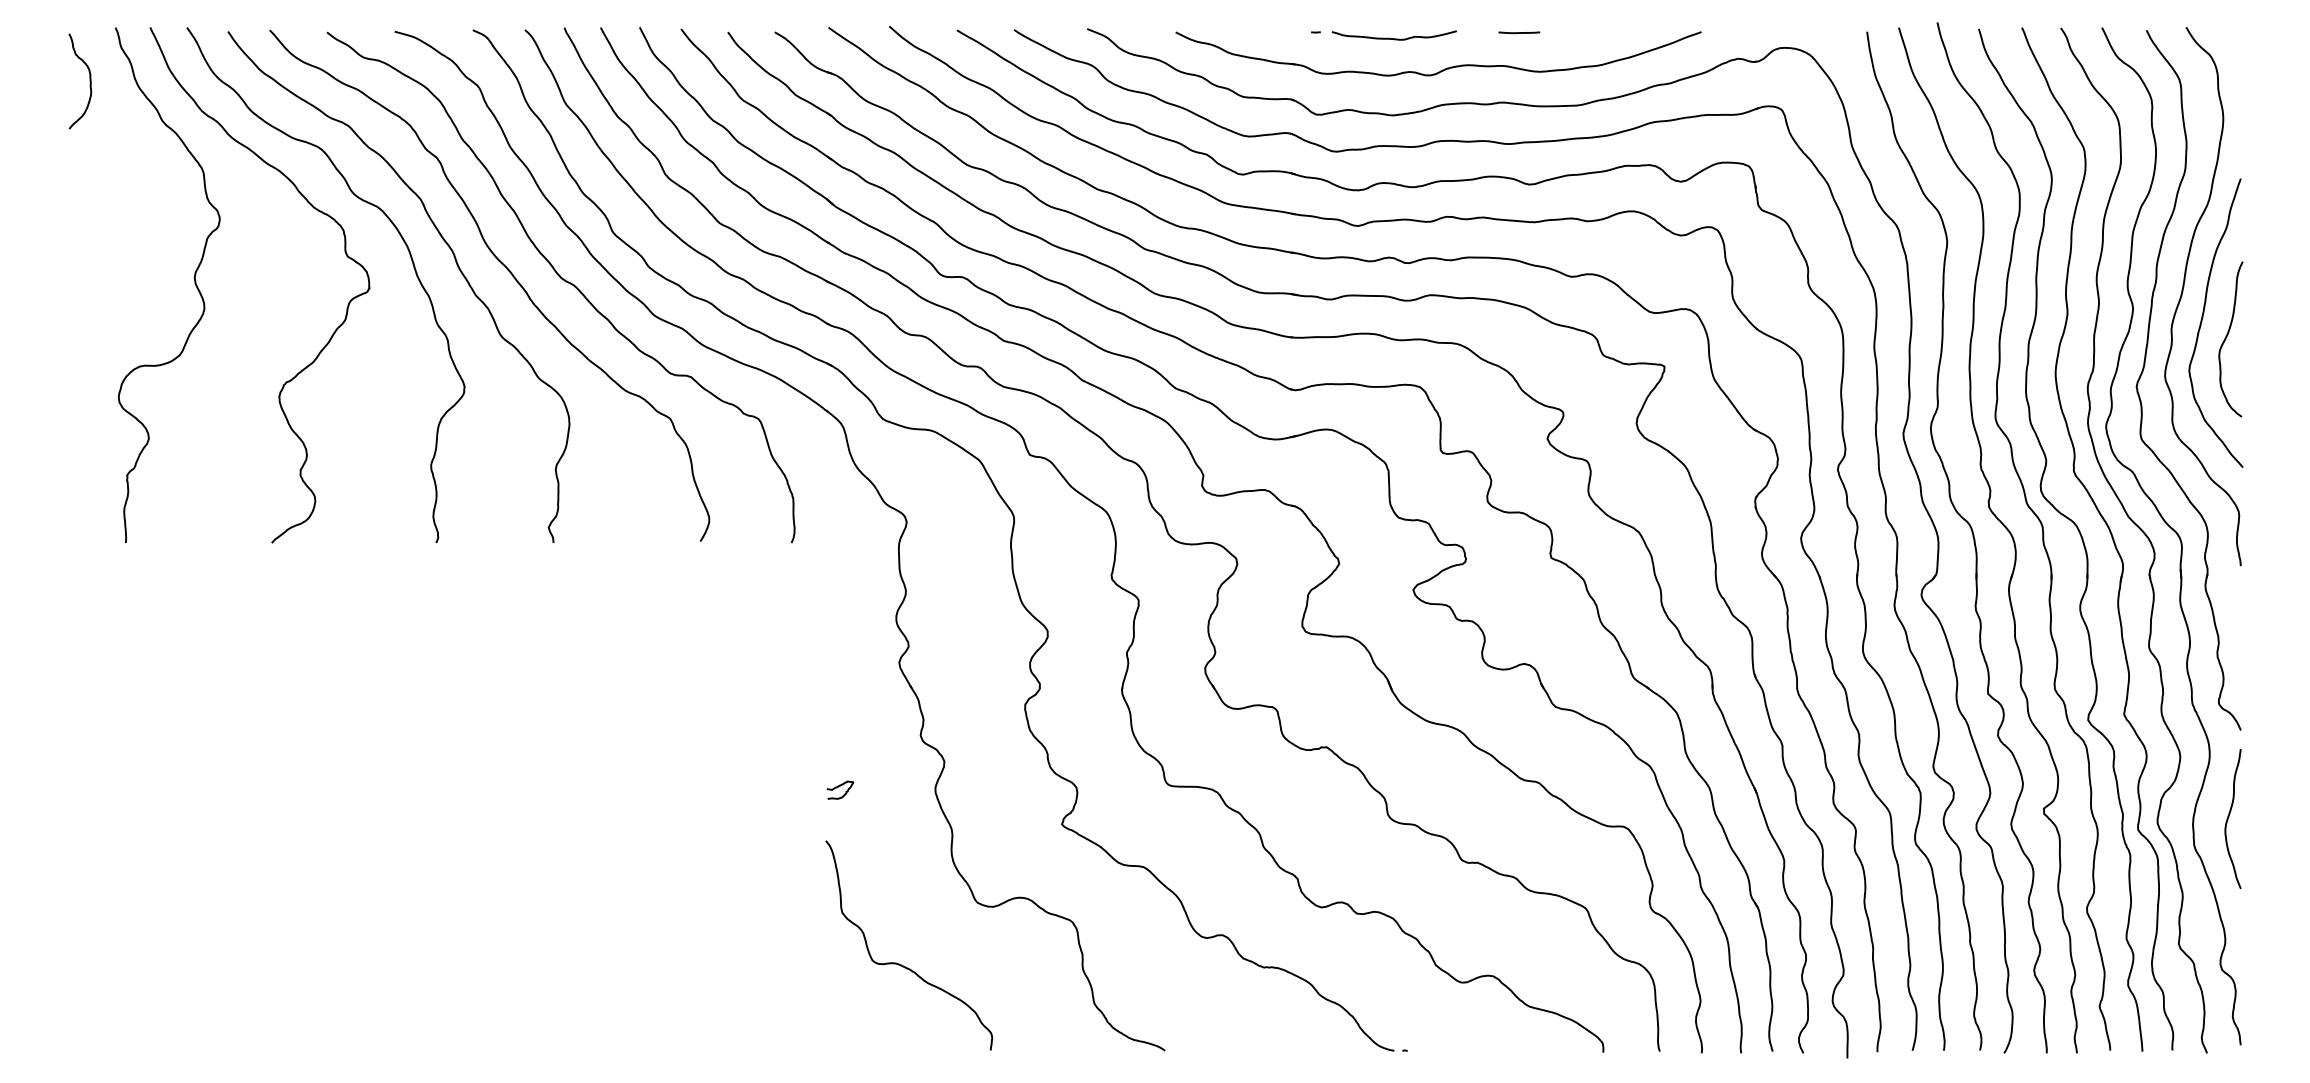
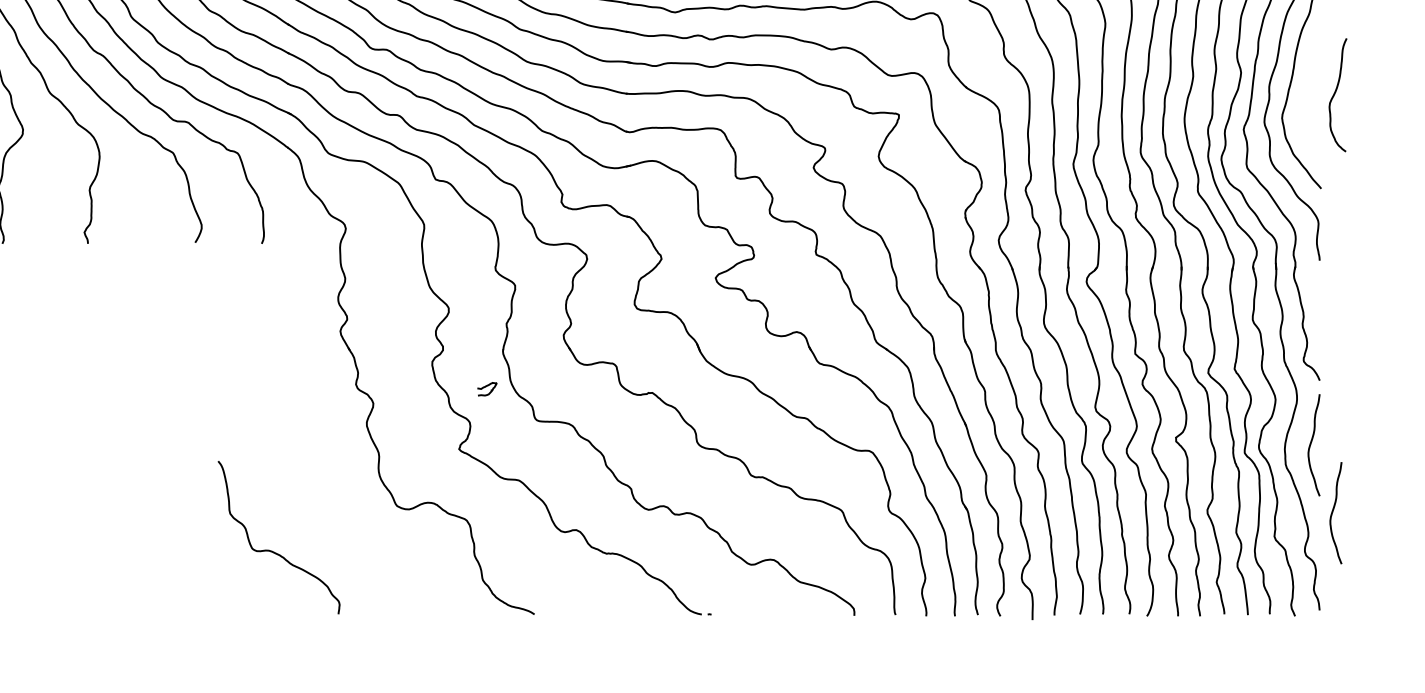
curve: (2227, 337) -> (1335, 93), moved
curve: (838, 787) -> (485, 387), moved
curve: (2259, 910) -> (1333, 512), added
curve: (899, 963) -> (271, 550), moved

